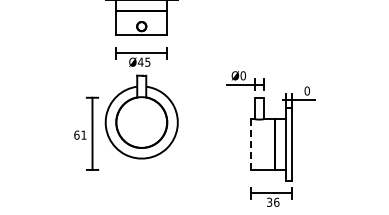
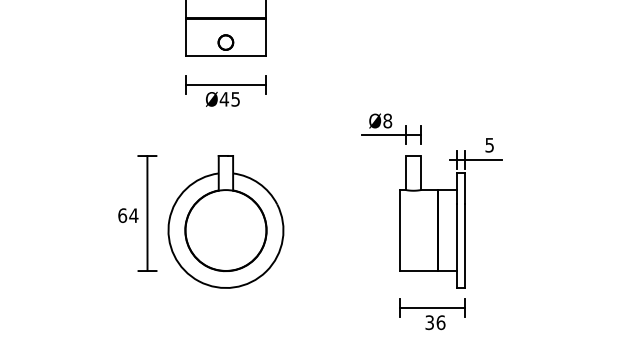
text: (243, 75) -> (388, 120), Ø0 -> Ø8
text: (306, 90) -> (488, 144), 0 -> 5
part: (141, 116) -> (225, 220), moved
text: (83, 134) -> (133, 214), 61 -> 64
line: (250, 145) -> (399, 232), dashed -> solid

